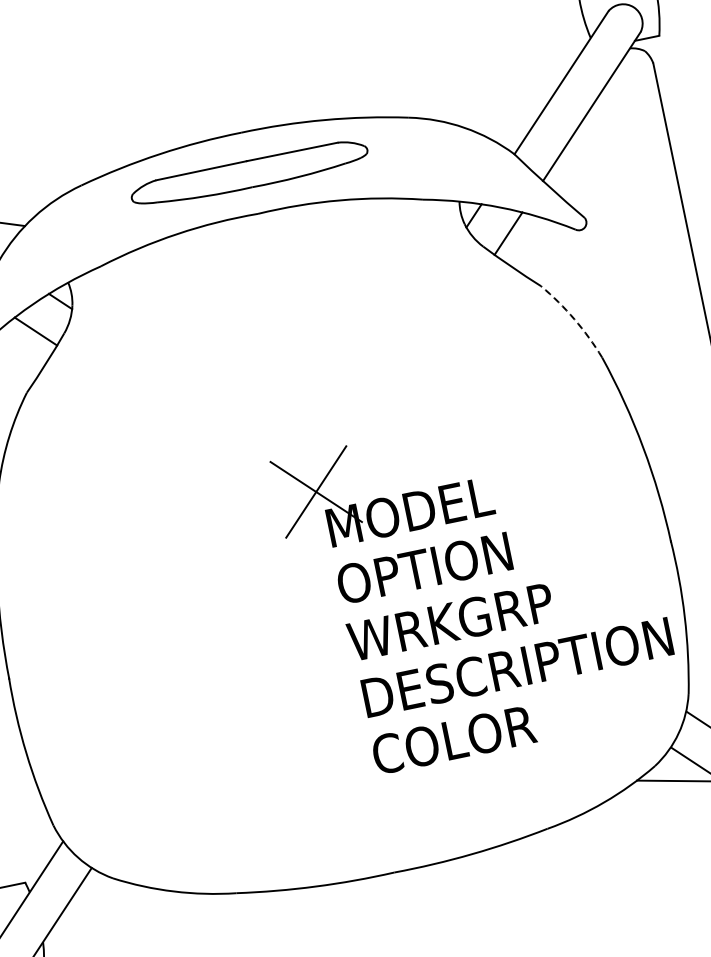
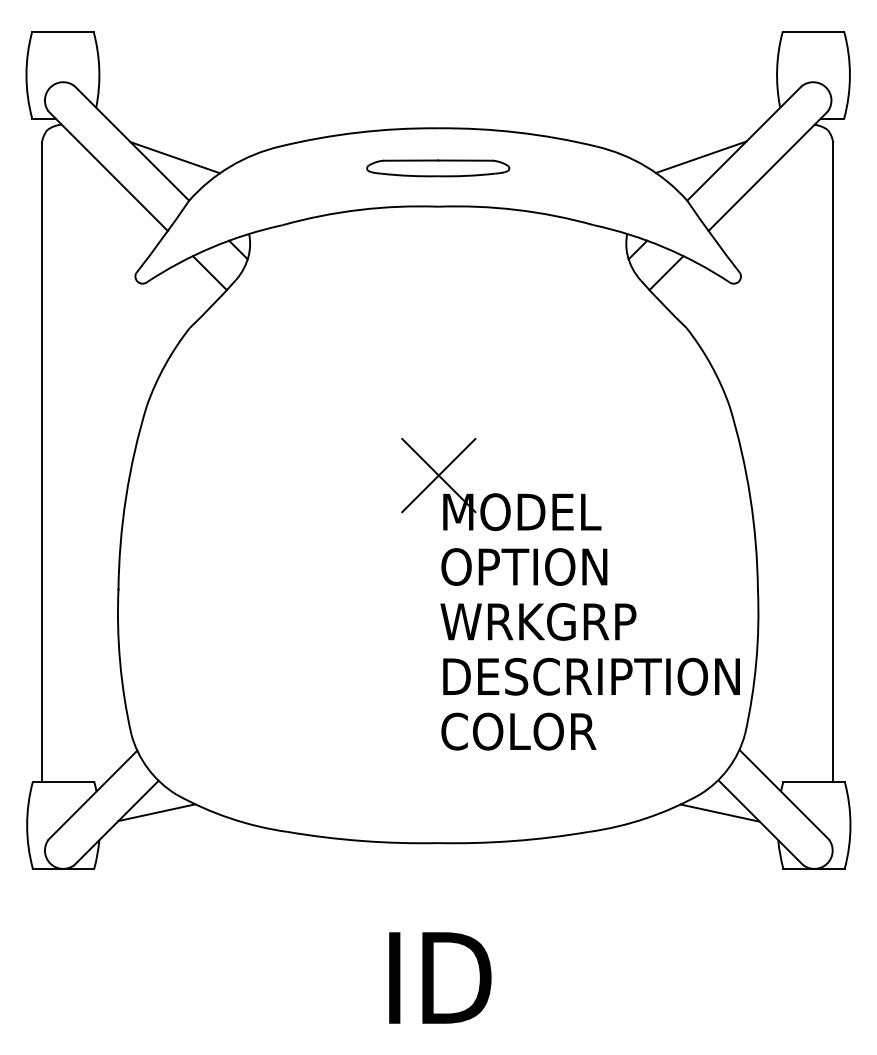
line: (518, 105) -> (700, 156), added
part: (250, 174) -> (438, 168), size x0.62
arc: (574, 319) -> (711, 365), dashed -> solid
line: (96, 901) -> (156, 812), added

